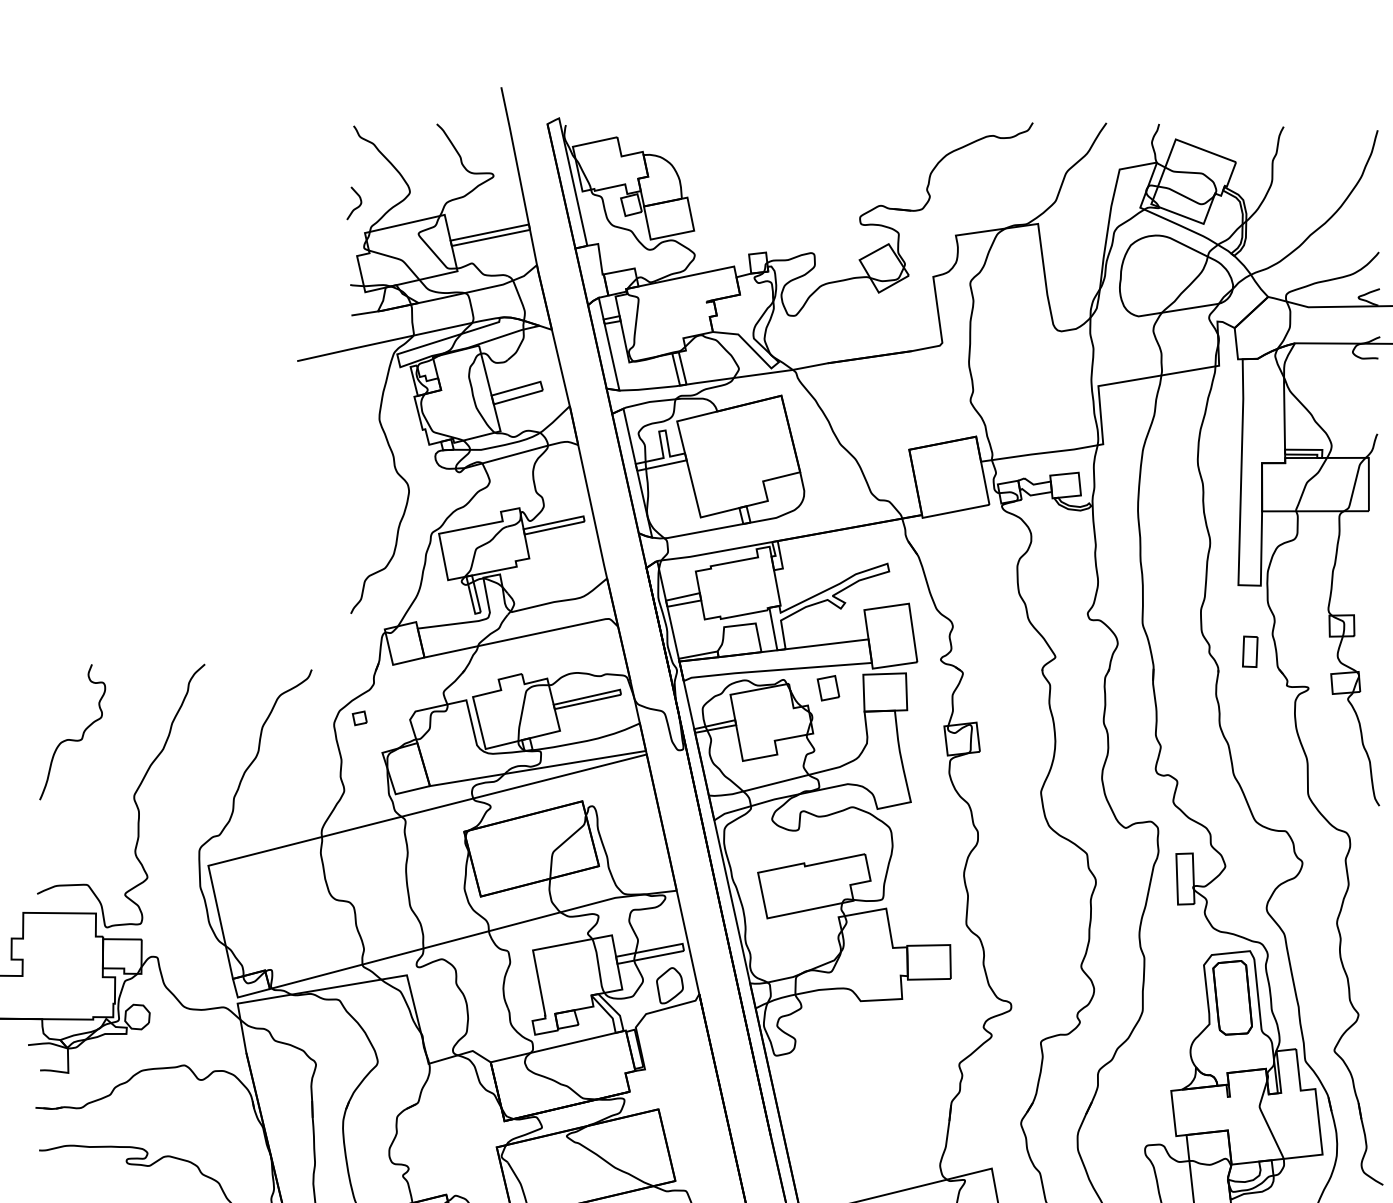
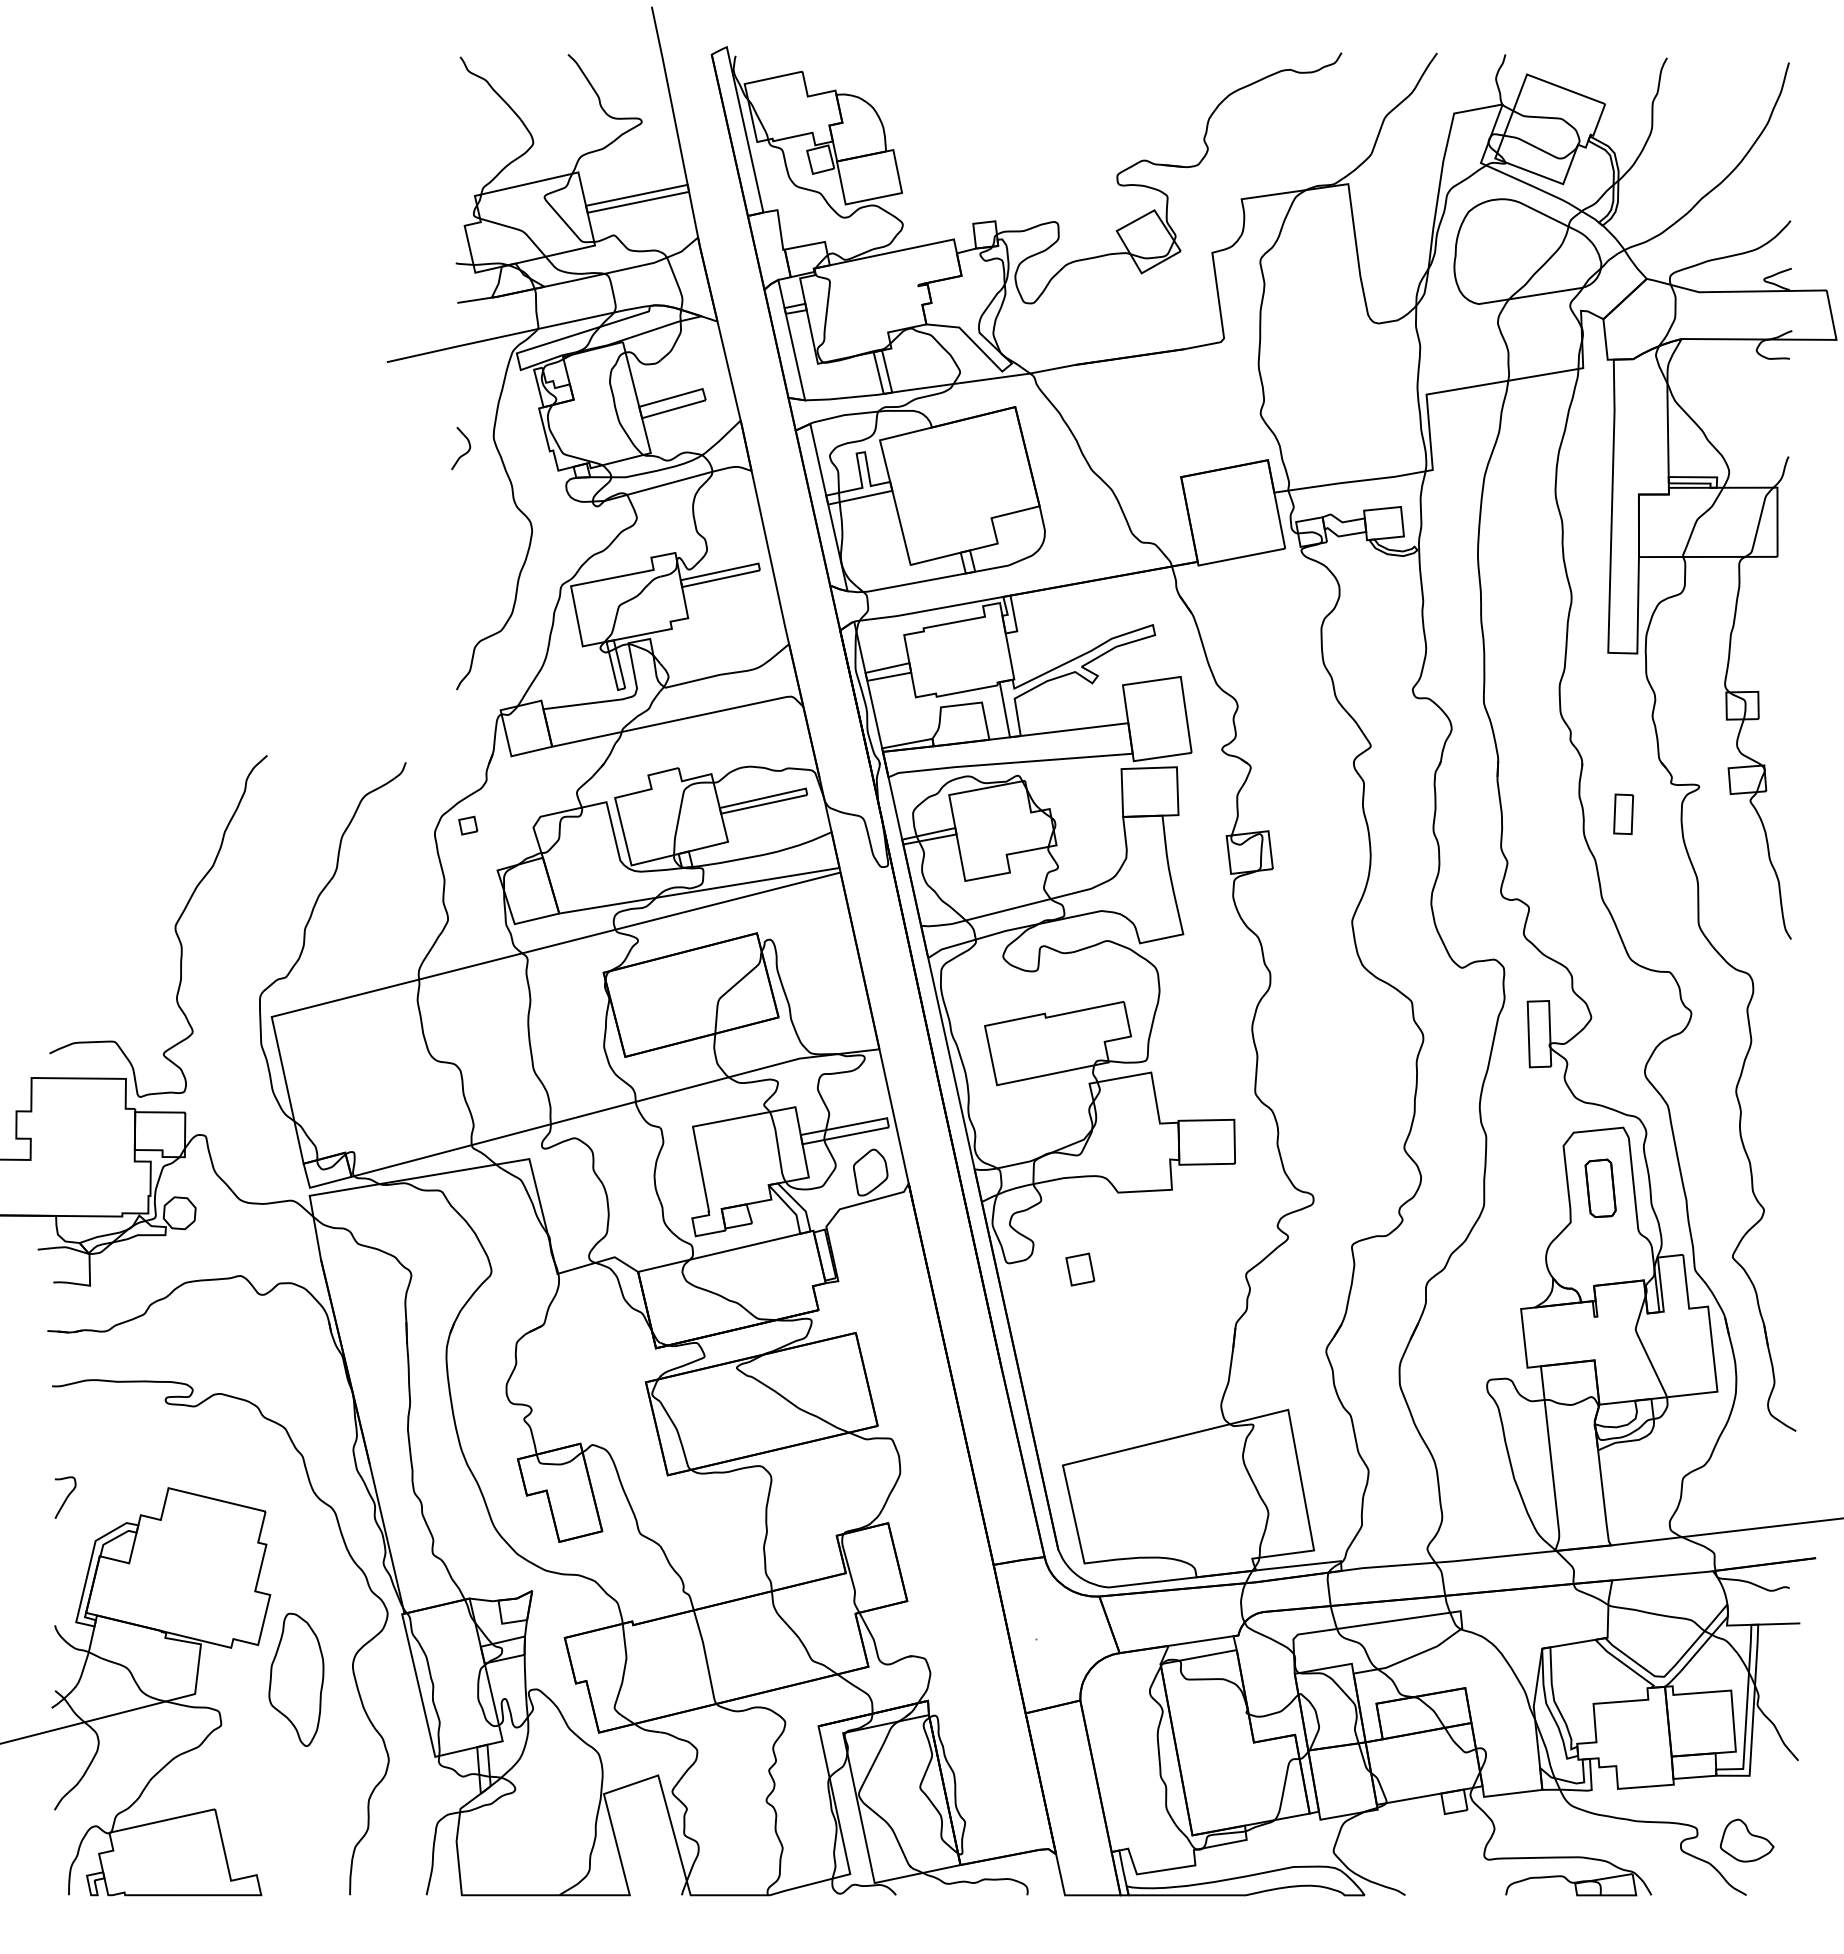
curve: (357, 206) -> (465, 452), moved
part: (1250, 651) -> (1623, 813), moved
part: (828, 688) -> (1080, 1269), moved
curve: (70, 739) -> (92, 852), removed
part: (1232, 998) -> (1600, 1188), size x0.6

